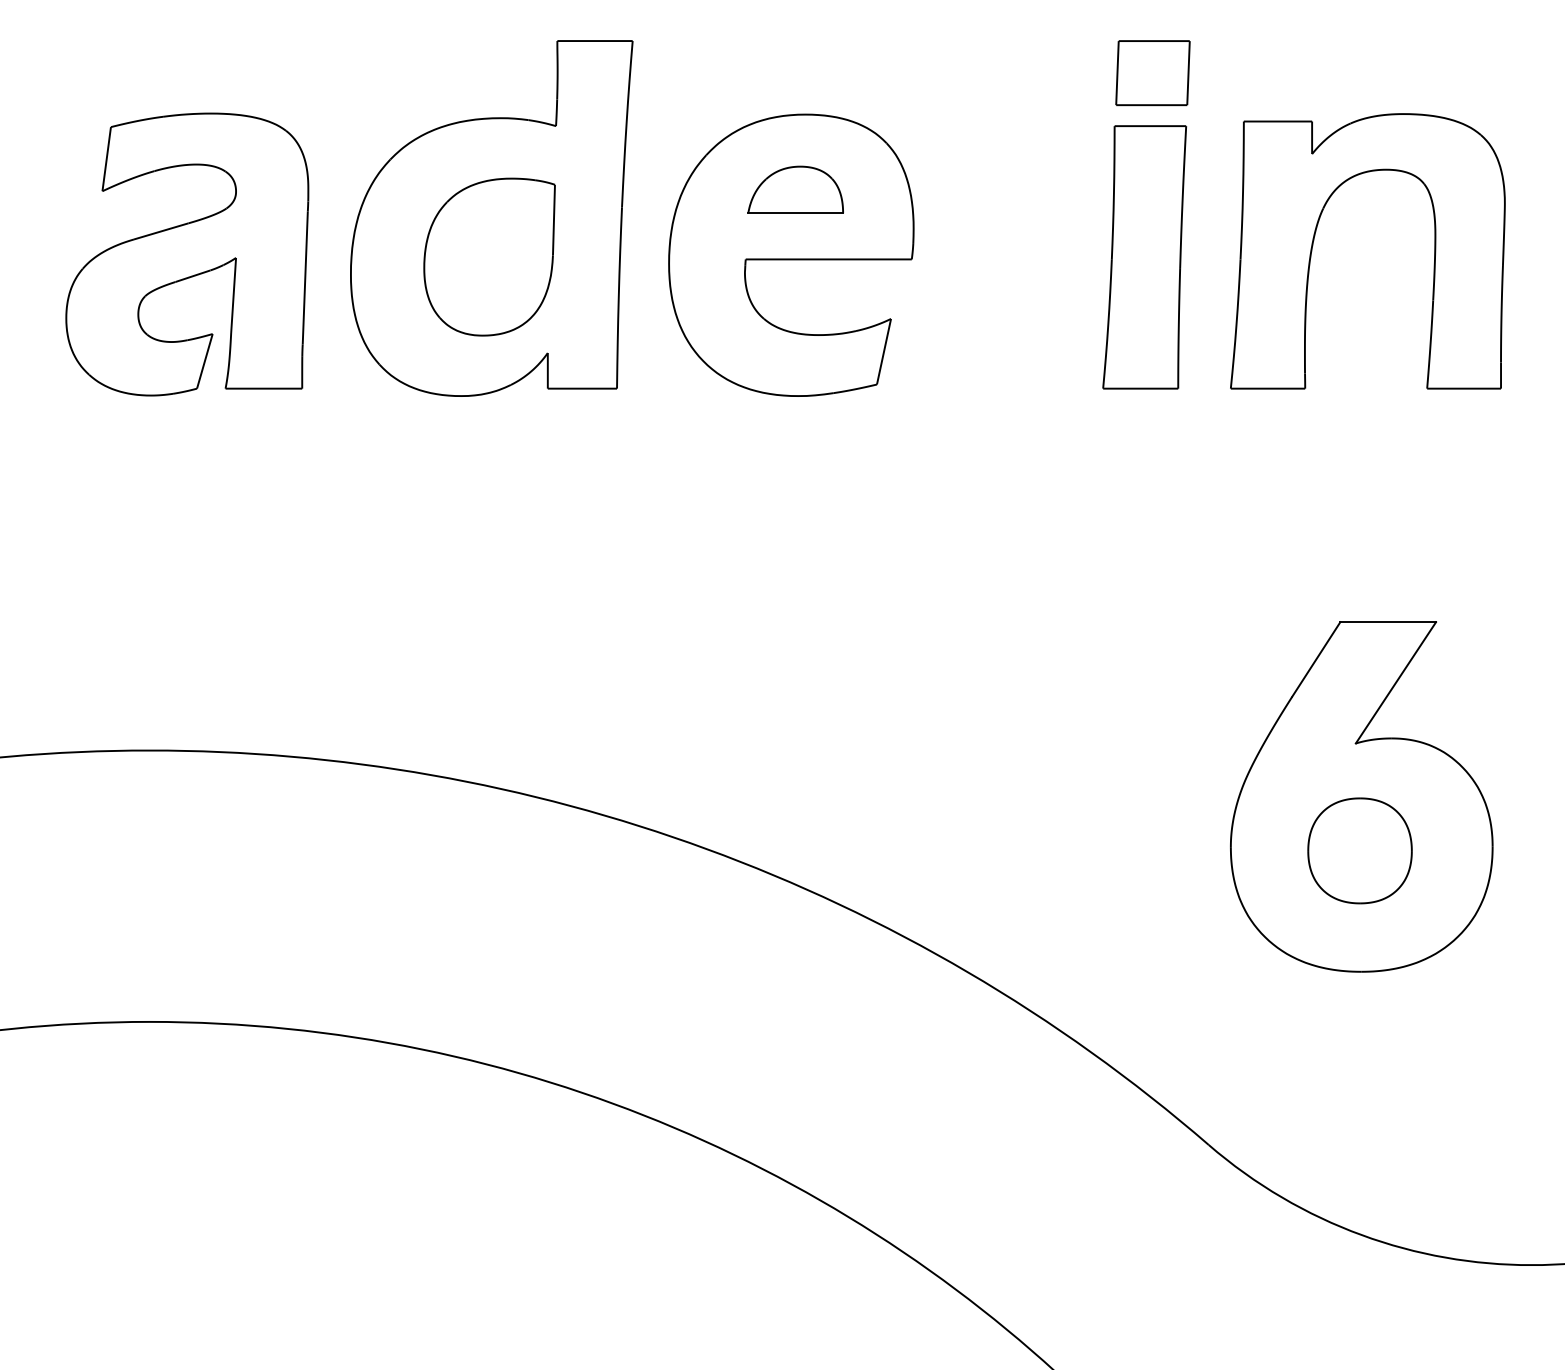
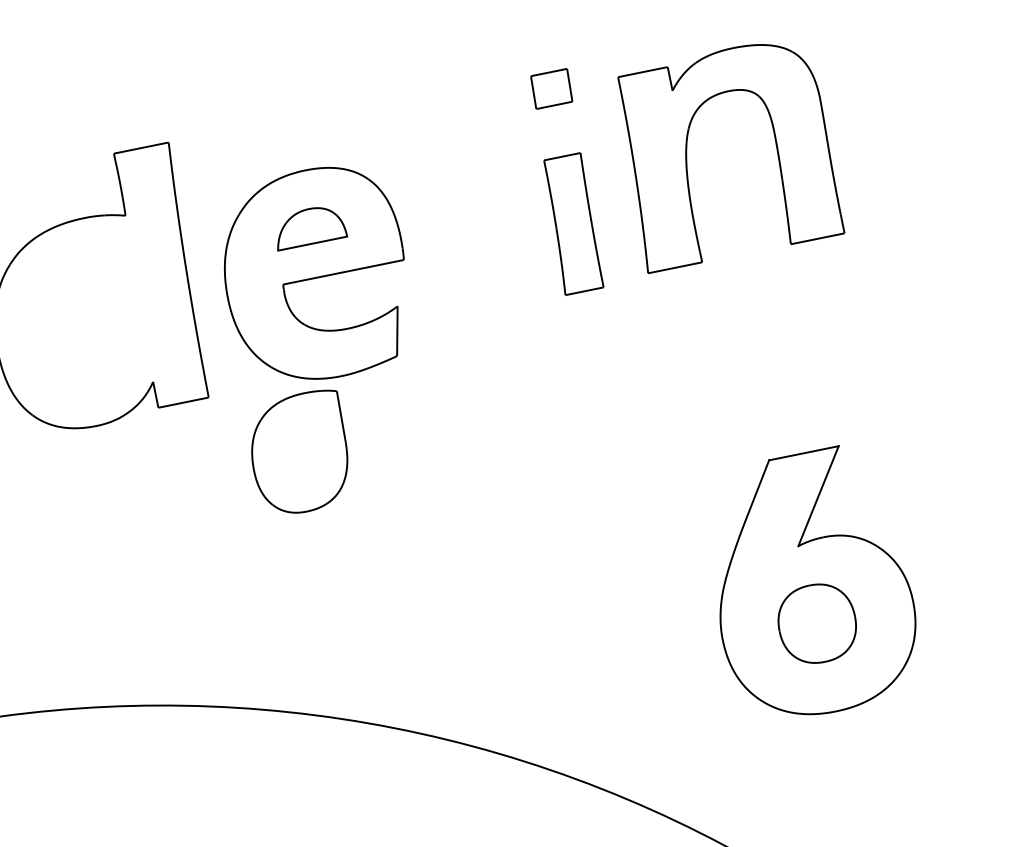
part: (1152, 73) -> (551, 89), size x0.7
part: (1315, 236) -> (687, 150), moved
part: (489, 256) -> (299, 453), moved
part: (1144, 257) -> (572, 224), size x0.7

